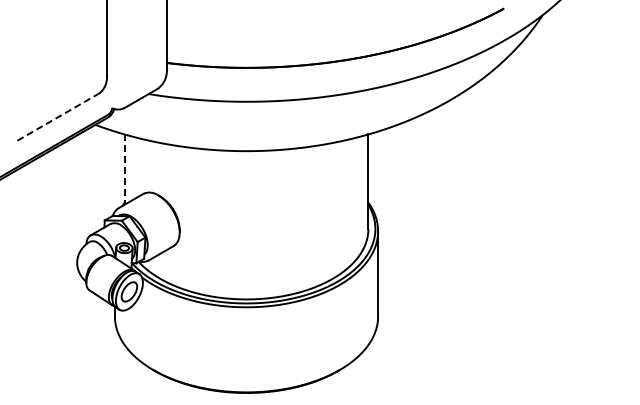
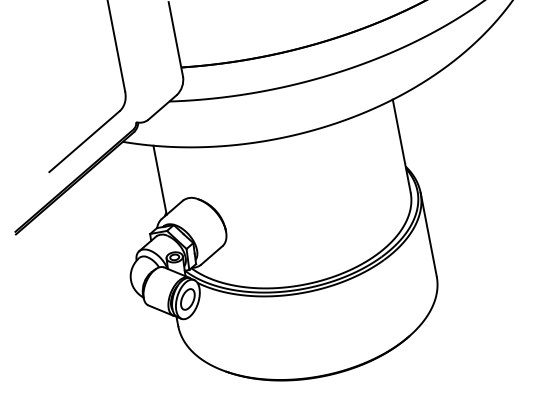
line: (58, 117) -> (85, 141), dashed -> solid
line: (124, 170) -> (160, 181), dashed -> solid

